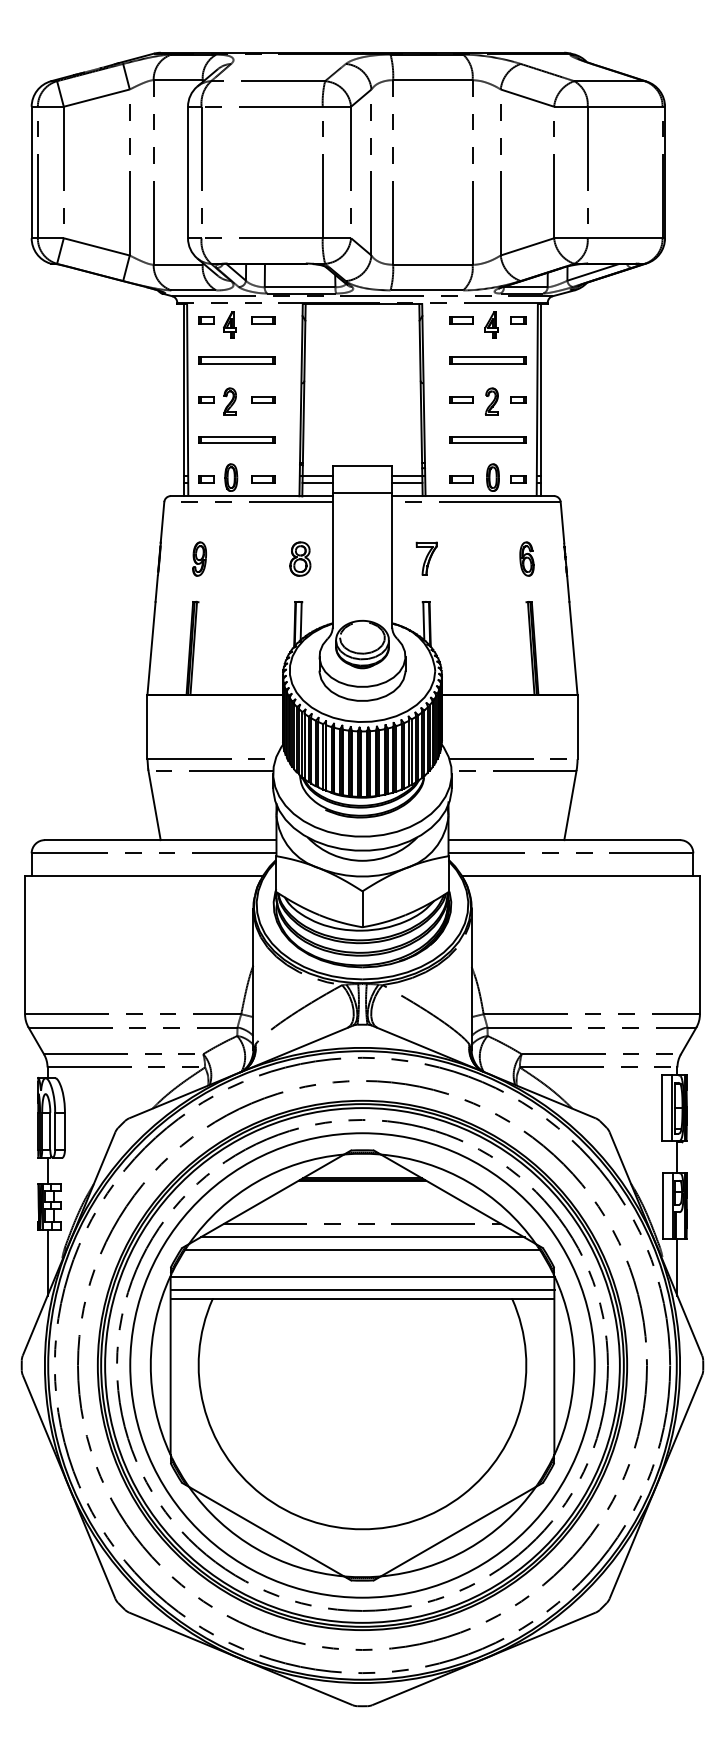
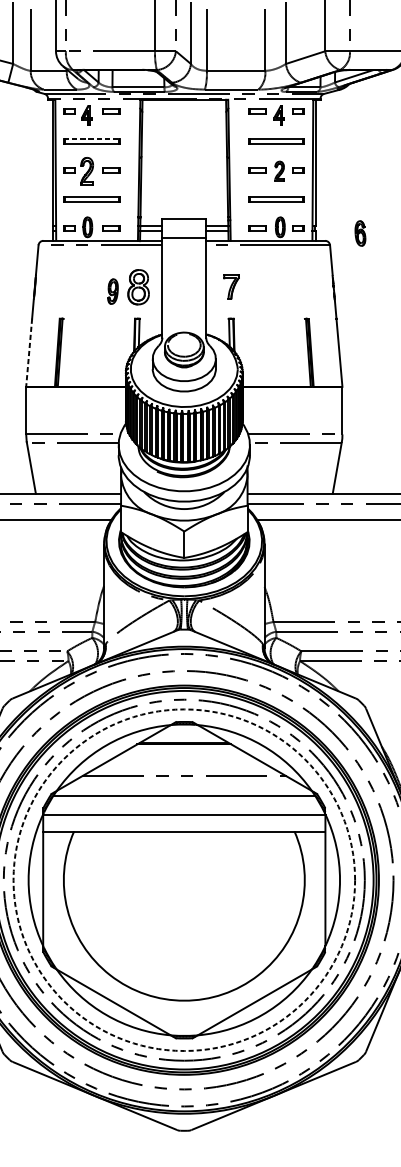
line: (237, 357) -> (92, 138), solid -> dashed
part: (229, 401) -> (86, 171), size x1.4
part: (199, 558) -> (112, 291), moved
part: (300, 558) -> (138, 286), size x1.4
part: (526, 558) -> (360, 233), moved
line: (151, 648) -> (29, 352), solid -> dashed
line: (362, 1237) -> (184, 786), removed
line: (362, 1290) -> (184, 825), removed
circle: (362, 1365) -> (184, 880), solid -> dashed

